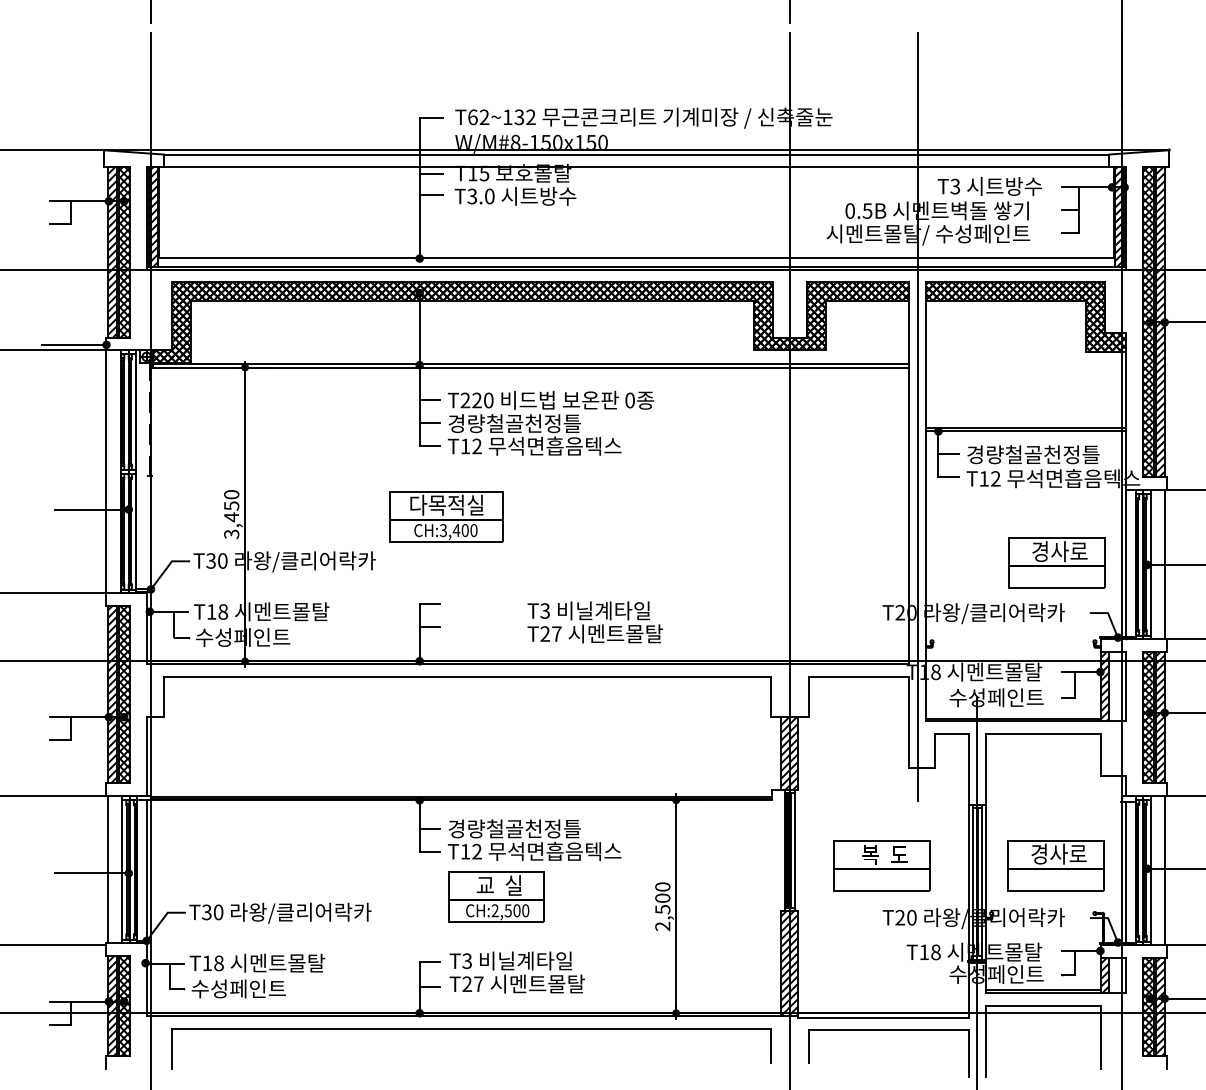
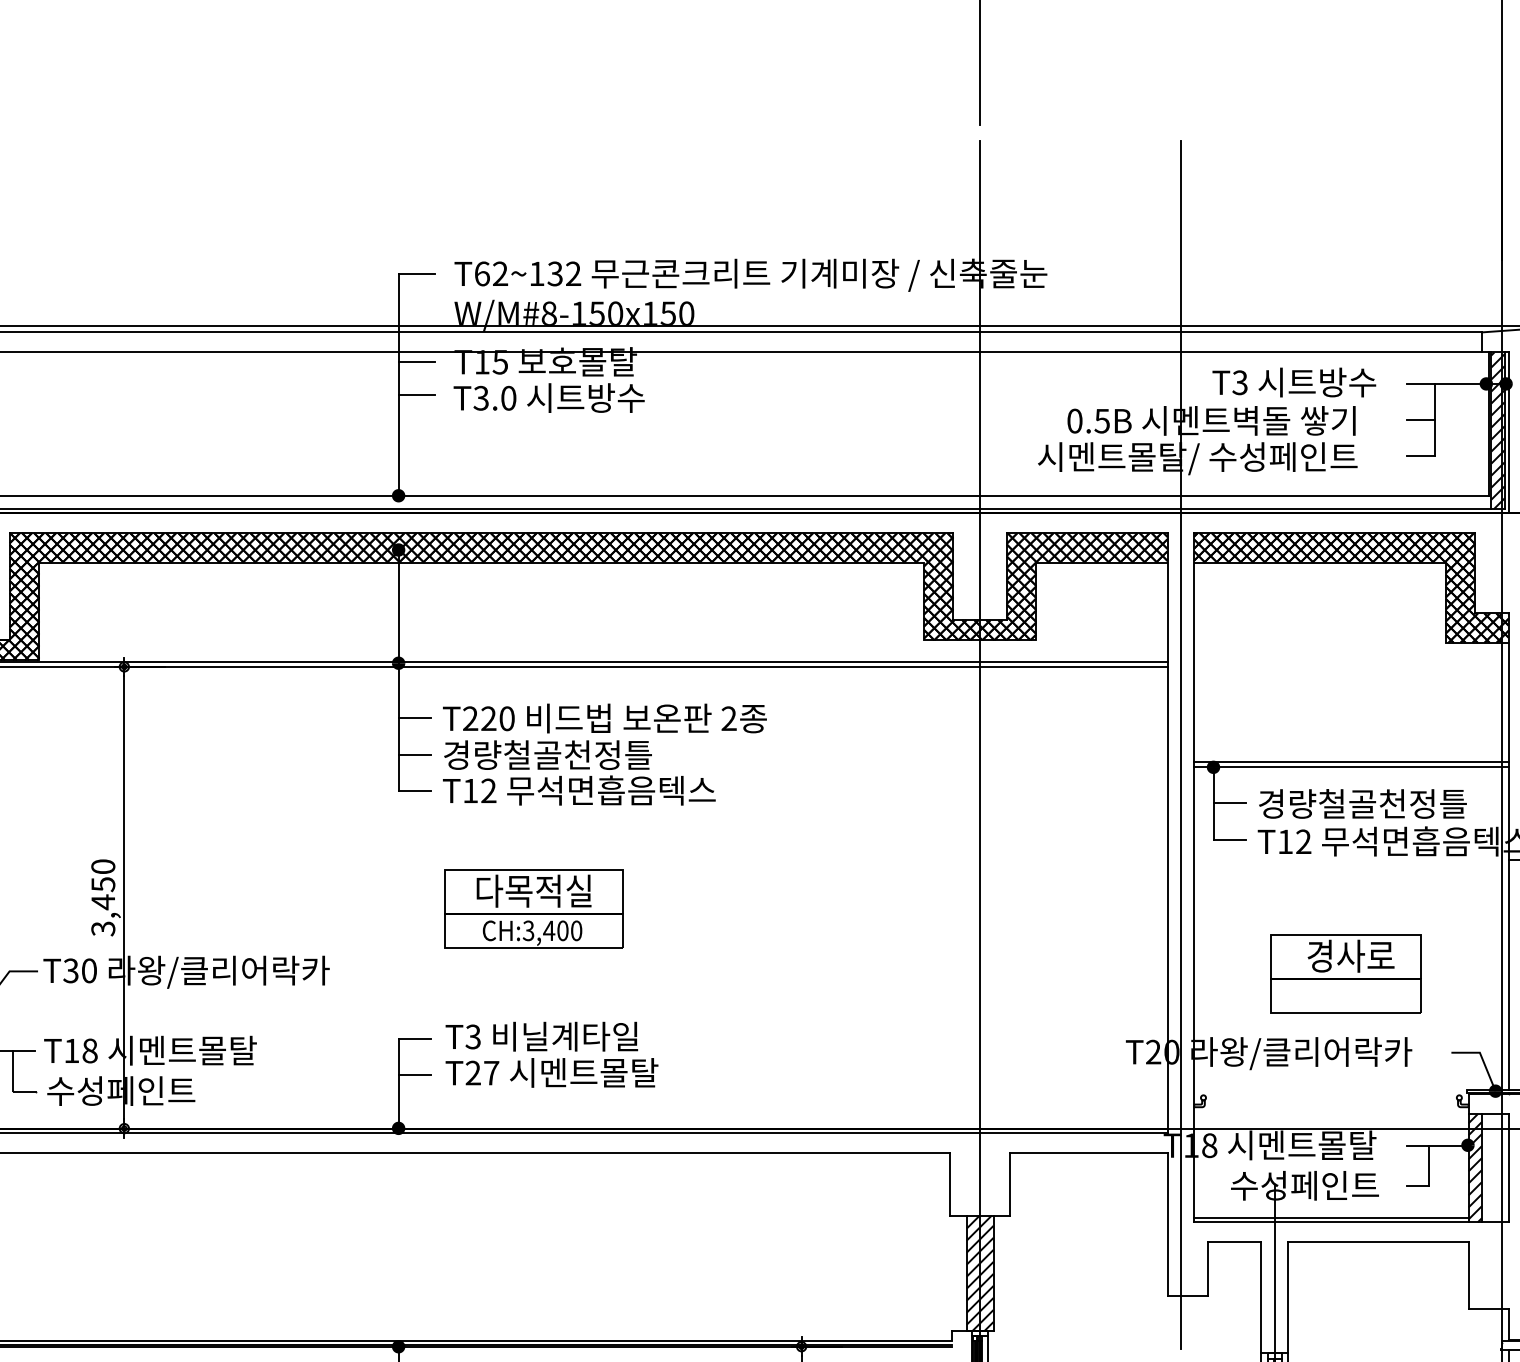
text: (629, 400) -> (728, 718), 0 -> 2
part: (446, 516) -> (533, 908), moved
part: (1056, 562) -> (1345, 973), moved
text: (594, 622) -> (550, 1054), moved

